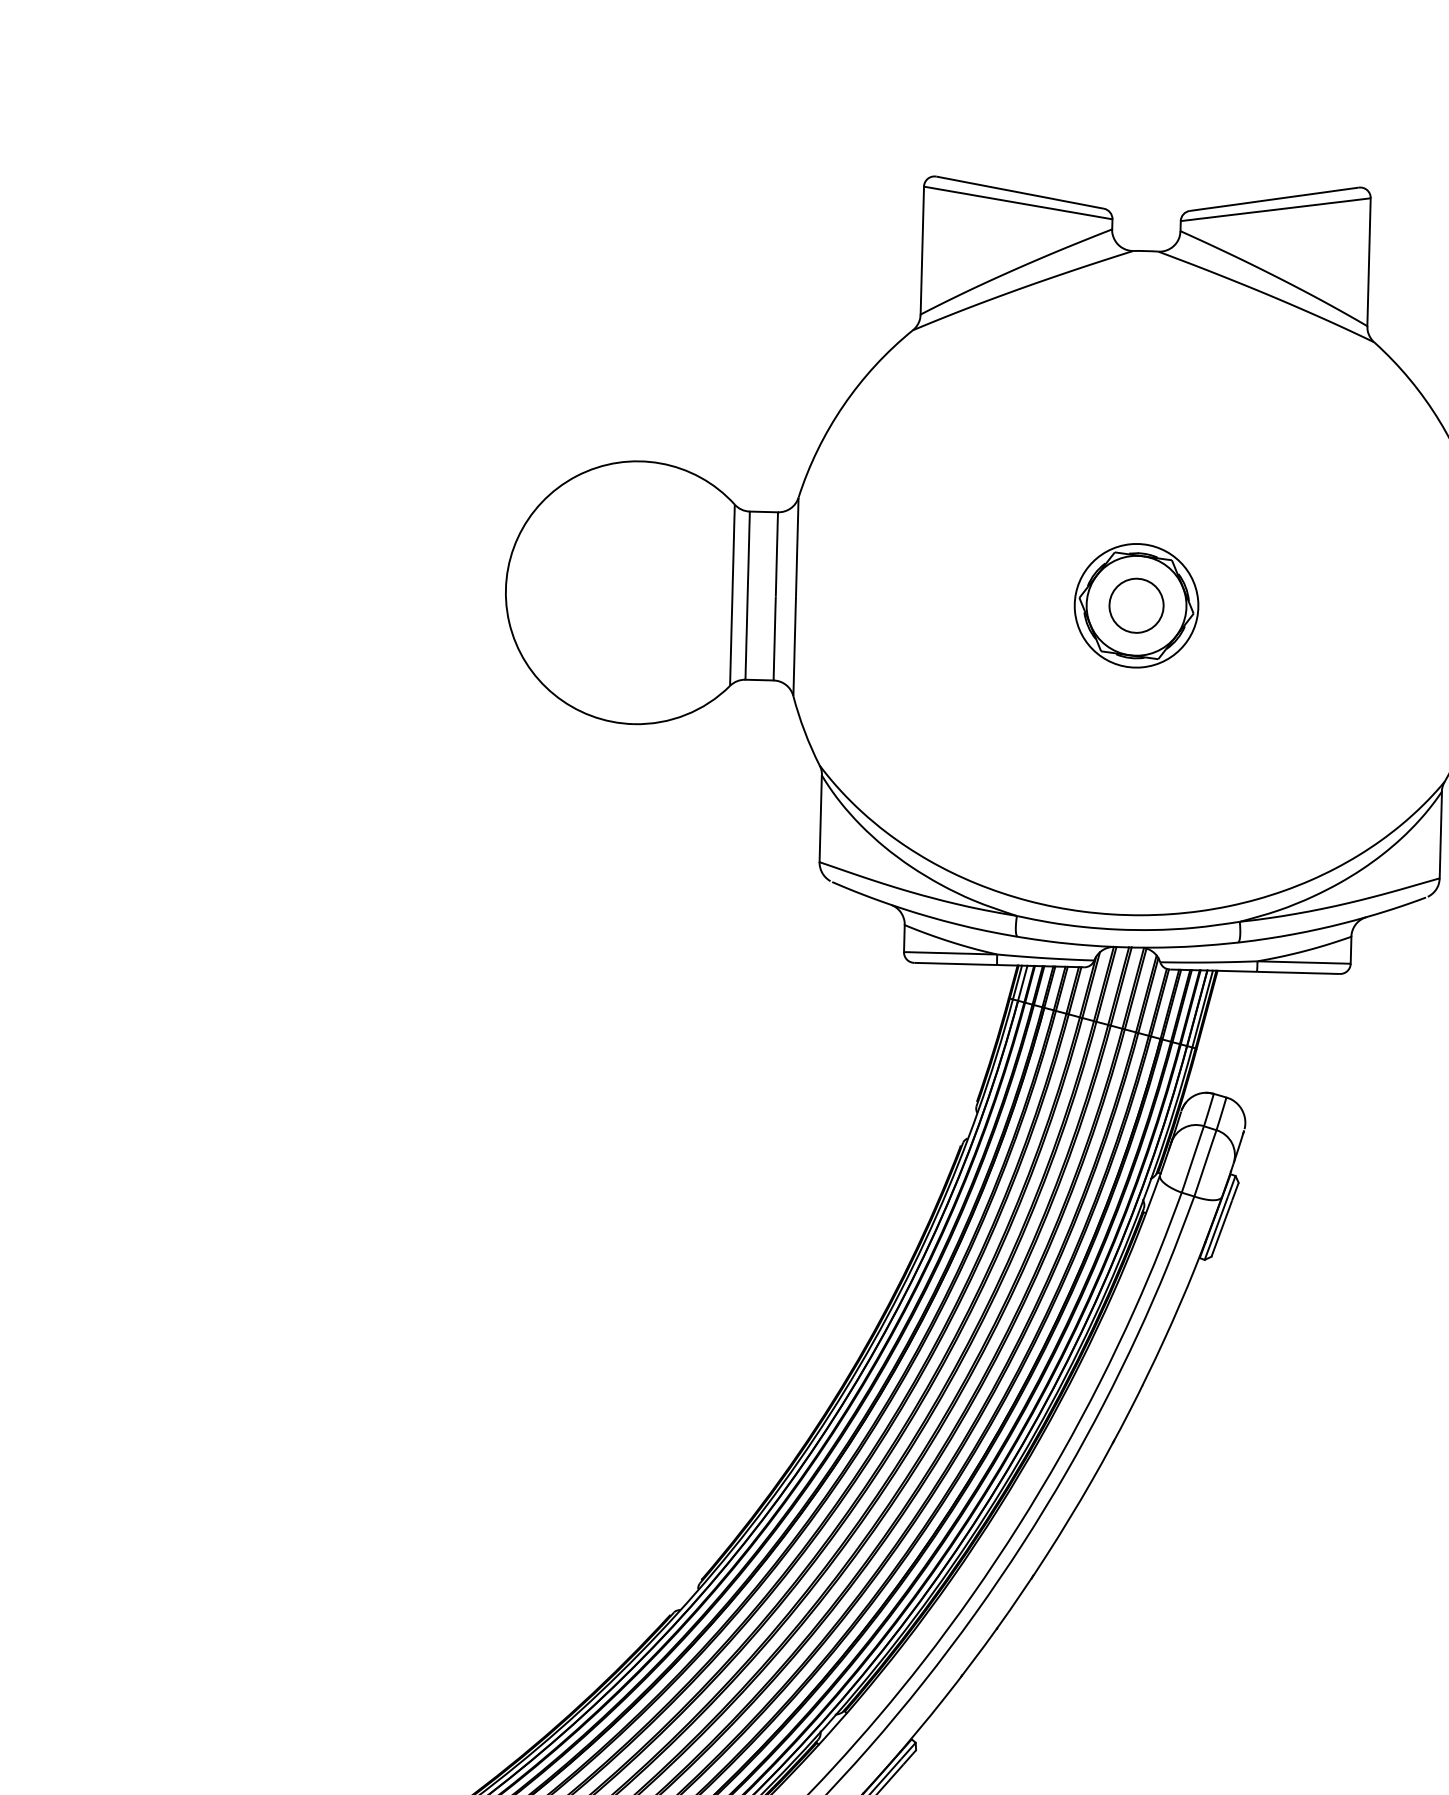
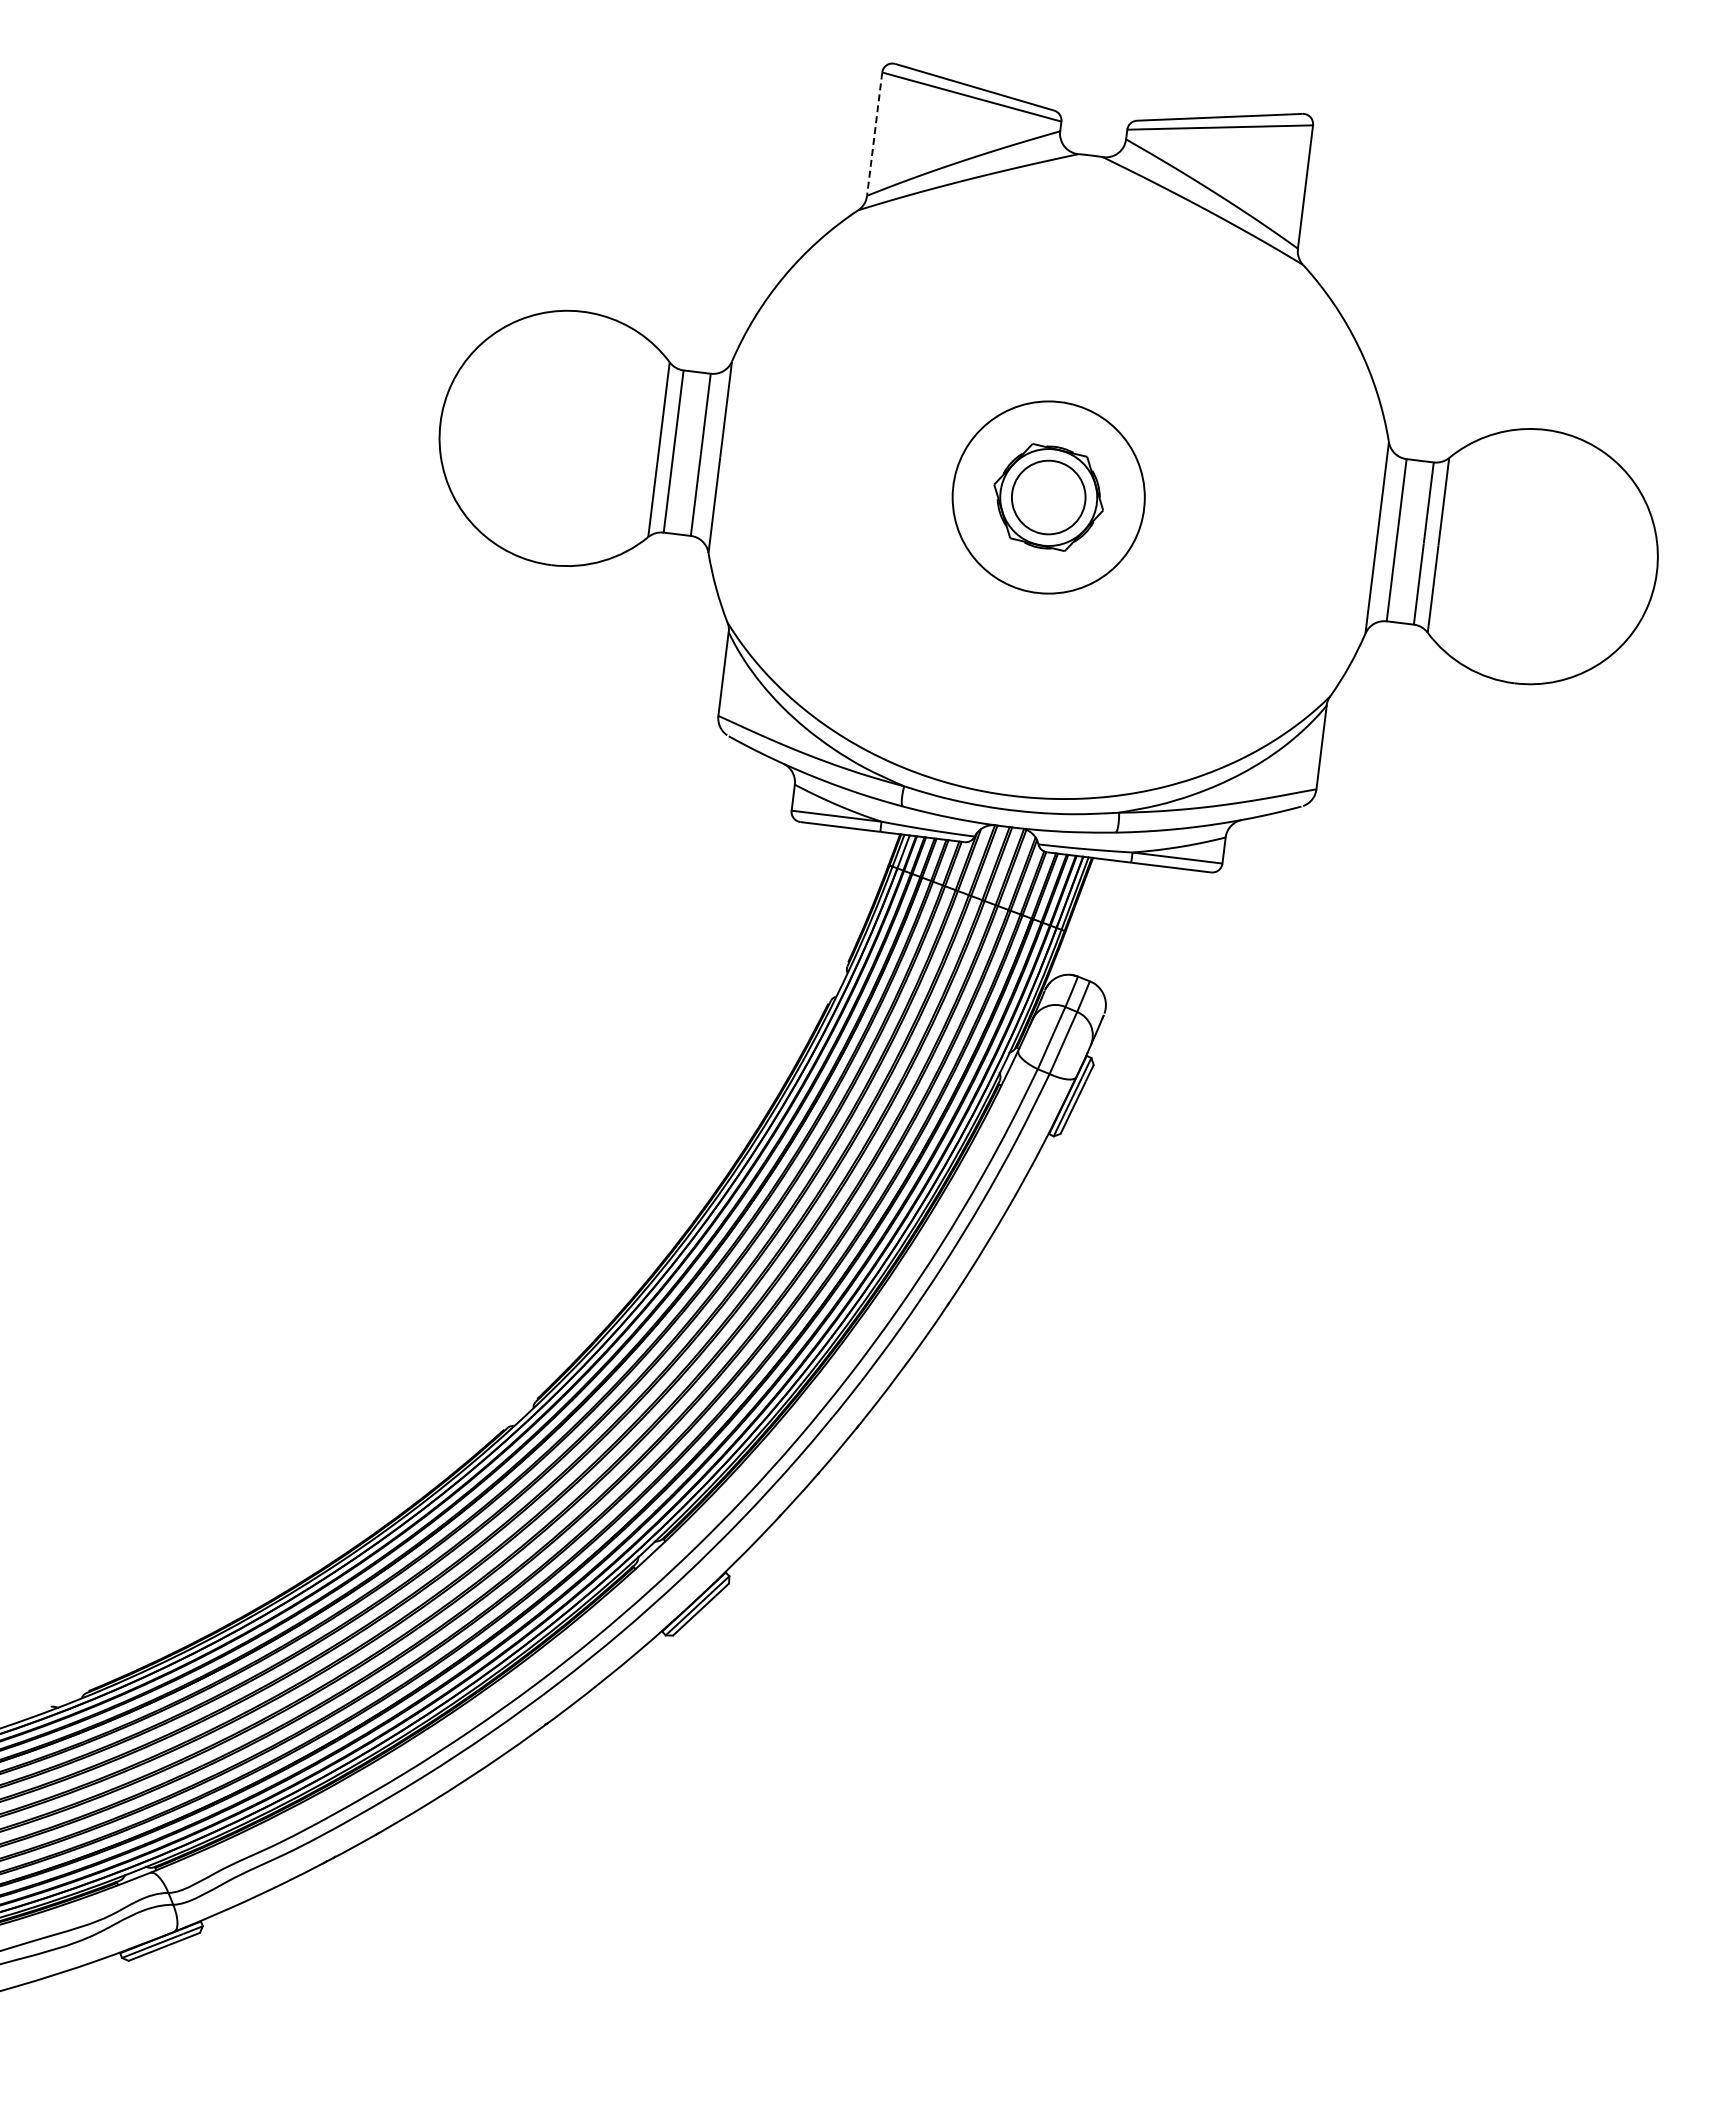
line: (922, 250) -> (874, 134), solid -> dashed
circle: (1136, 605) -> (1048, 497), size x1.4
circle: (1136, 605) -> (1048, 497), size x1.6

